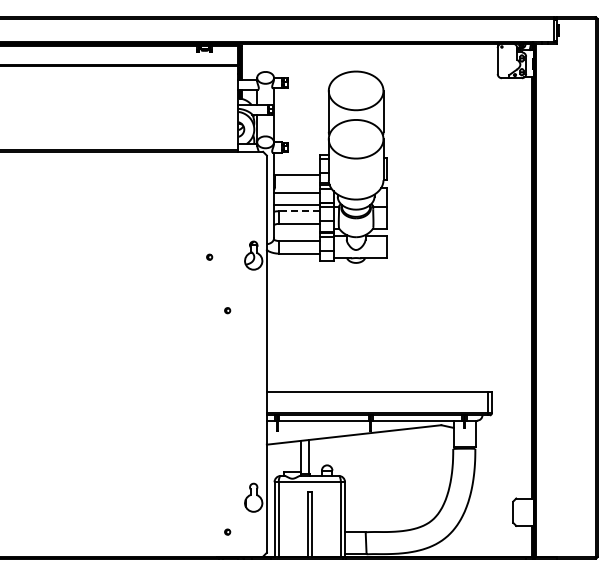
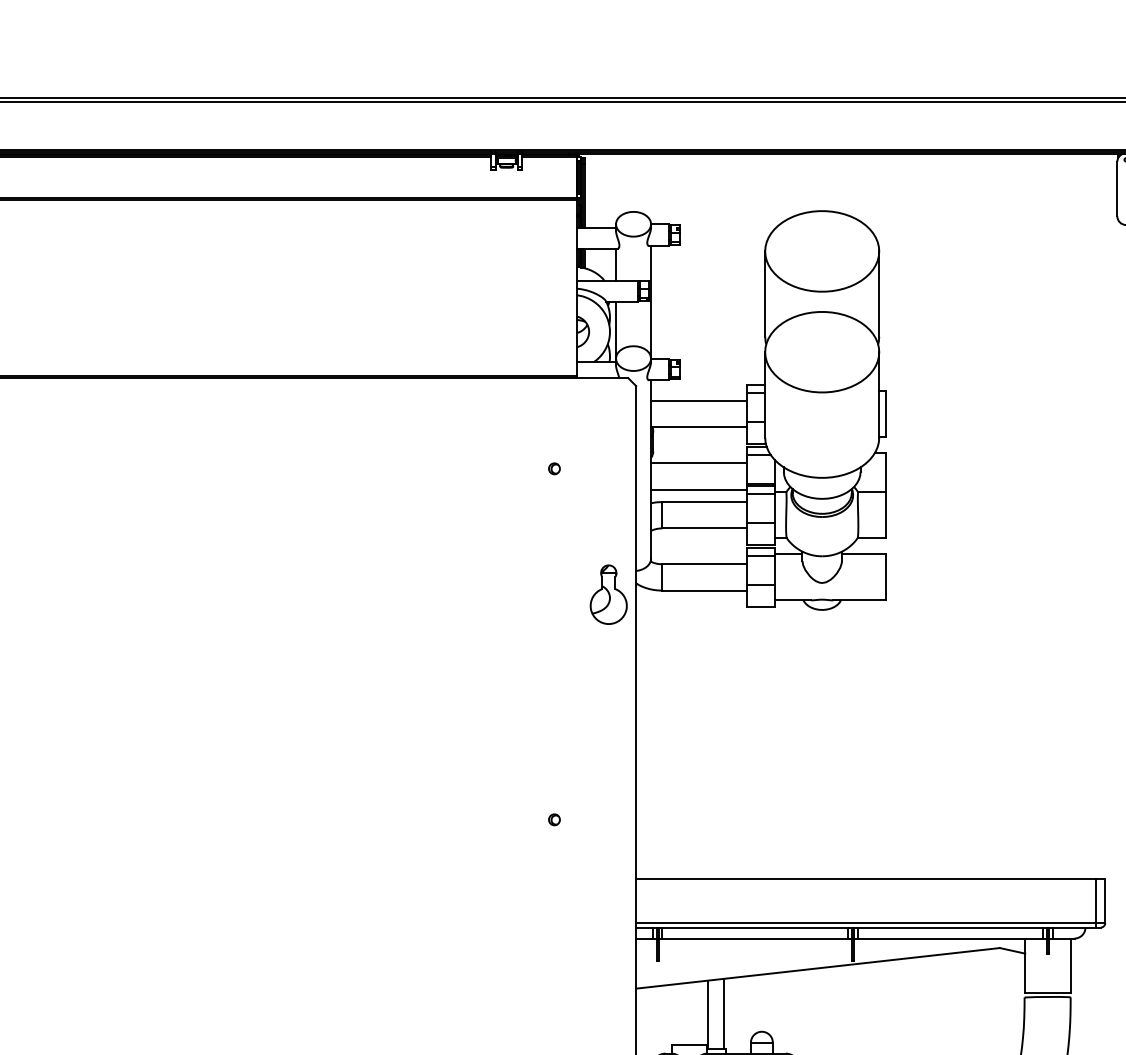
line: (296, 162) -> (697, 400), added
line: (299, 211) -> (704, 502), dashed -> solid
part: (209, 256) -> (554, 467), moved
part: (227, 310) -> (554, 819), moved

